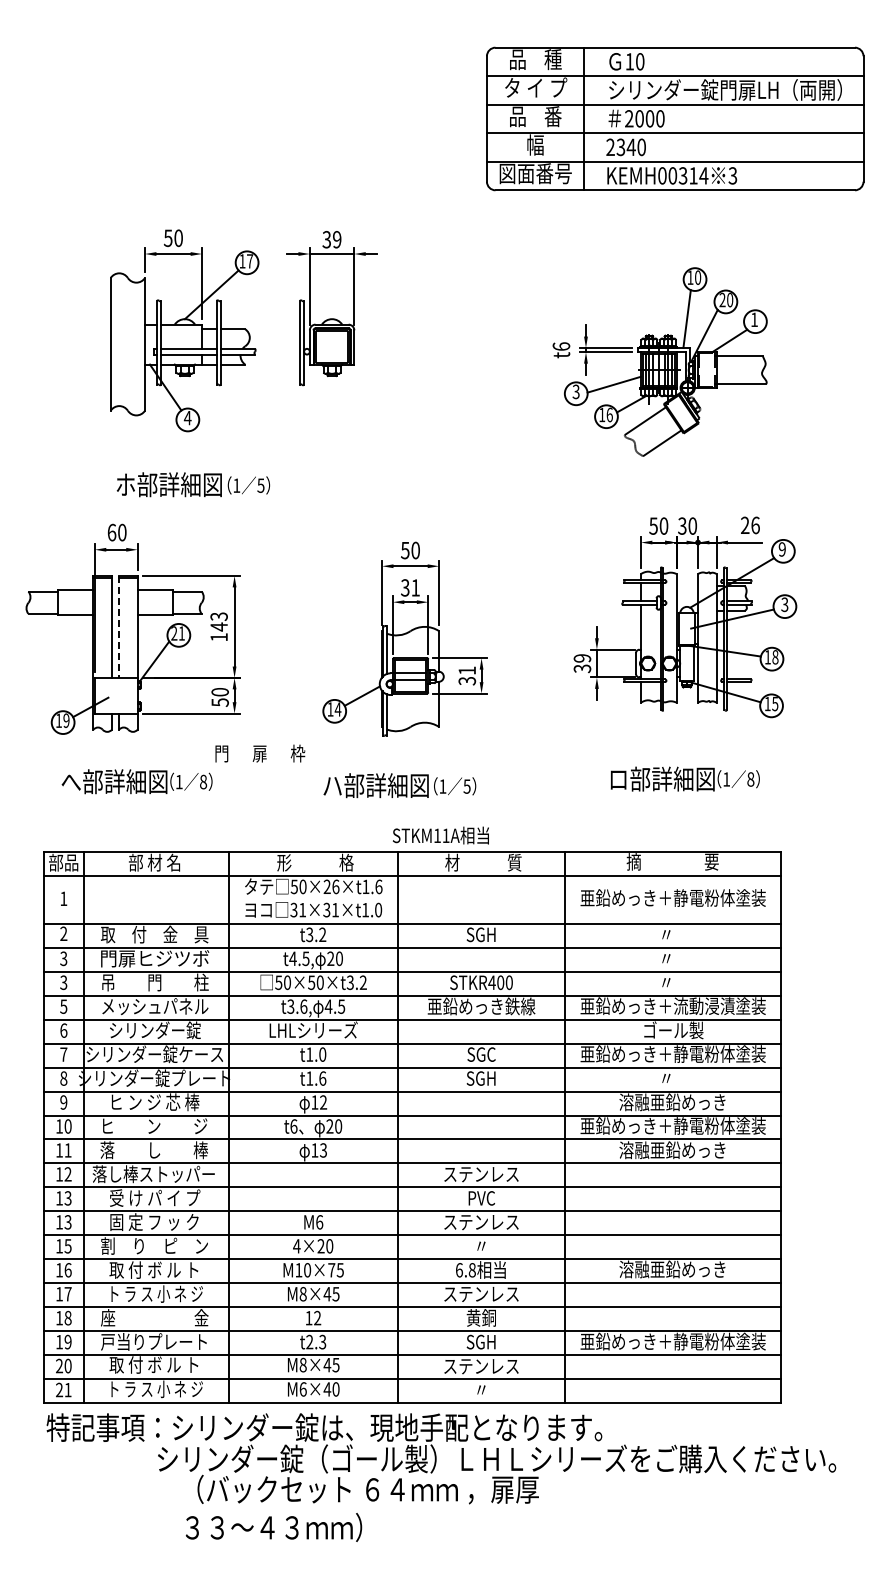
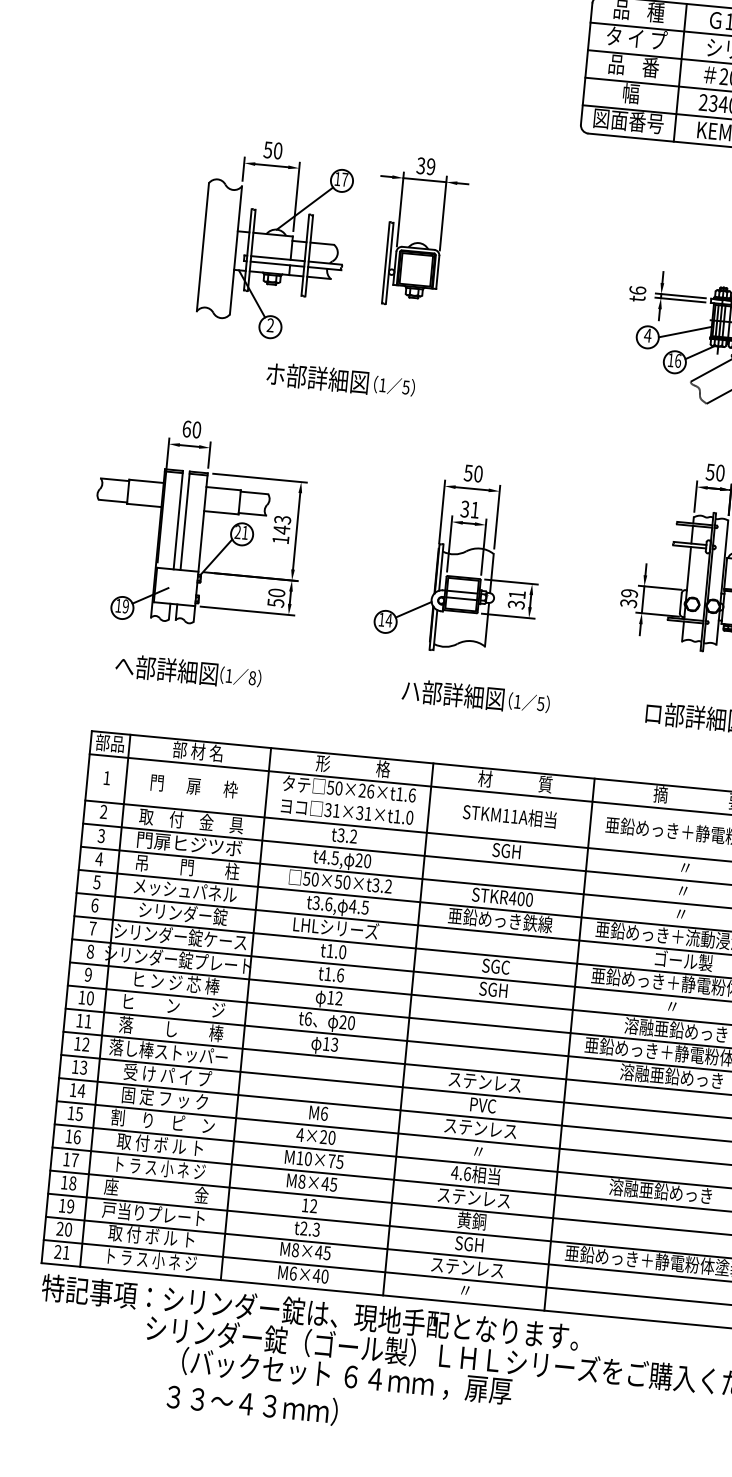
text: (575, 391) -> (647, 335), 3 -> 4
text: (187, 417) -> (270, 324), 4 -> 2
text: (193, 484) -> (341, 380), moved
line: (119, 626) -> (185, 520), dashed -> solid
text: (260, 753) -> (194, 786), moved
text: (399, 785) -> (475, 696), moved
text: (440, 835) -> (509, 815), moved
text: (63, 982) -> (99, 858), 3 -> 4
text: (67, 1222) -> (81, 1091), 13 -> 14
text: (465, 1270) -> (460, 1173), 6.8 -> 4.6

